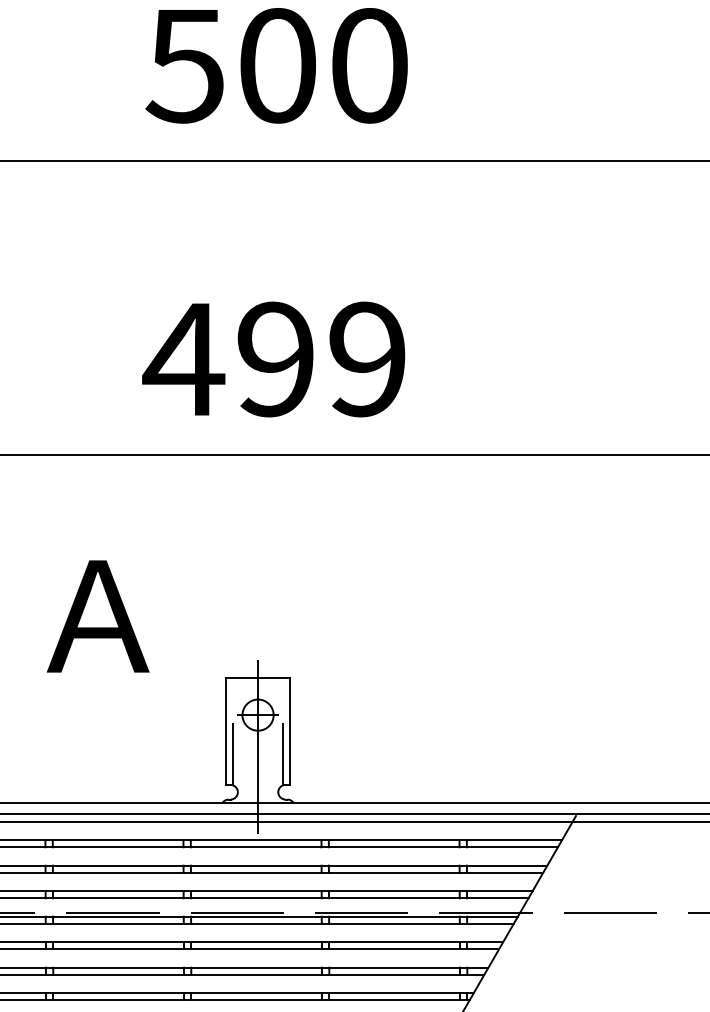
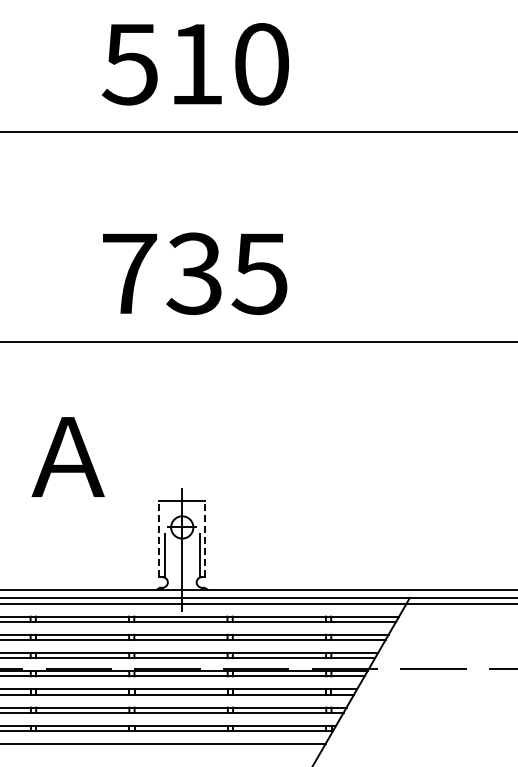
text: (278, 66) -> (196, 64), 500 -> 510
text: (273, 359) -> (193, 273), 499 -> 735
line: (226, 732) -> (159, 539), solid -> dashed
line: (290, 732) -> (205, 539), solid -> dashed

